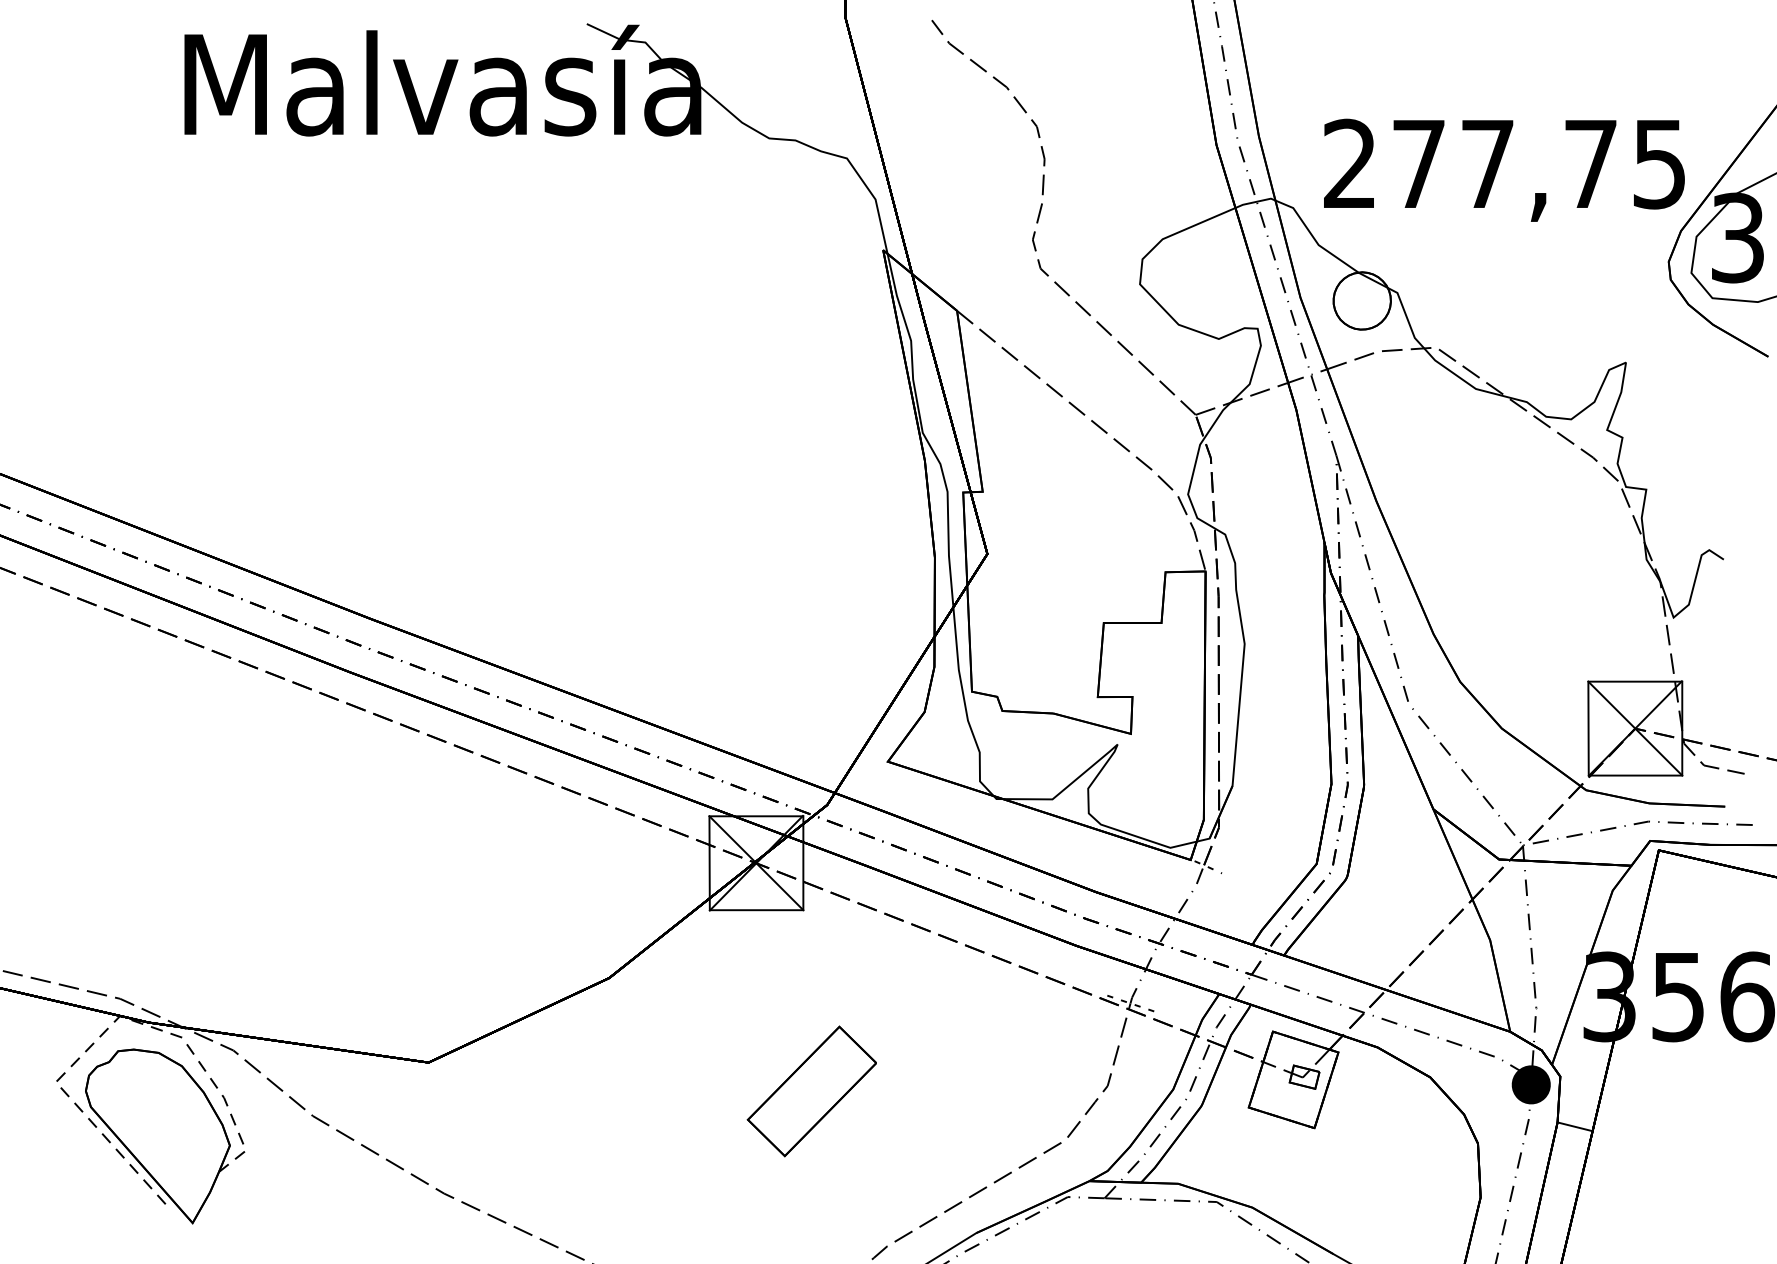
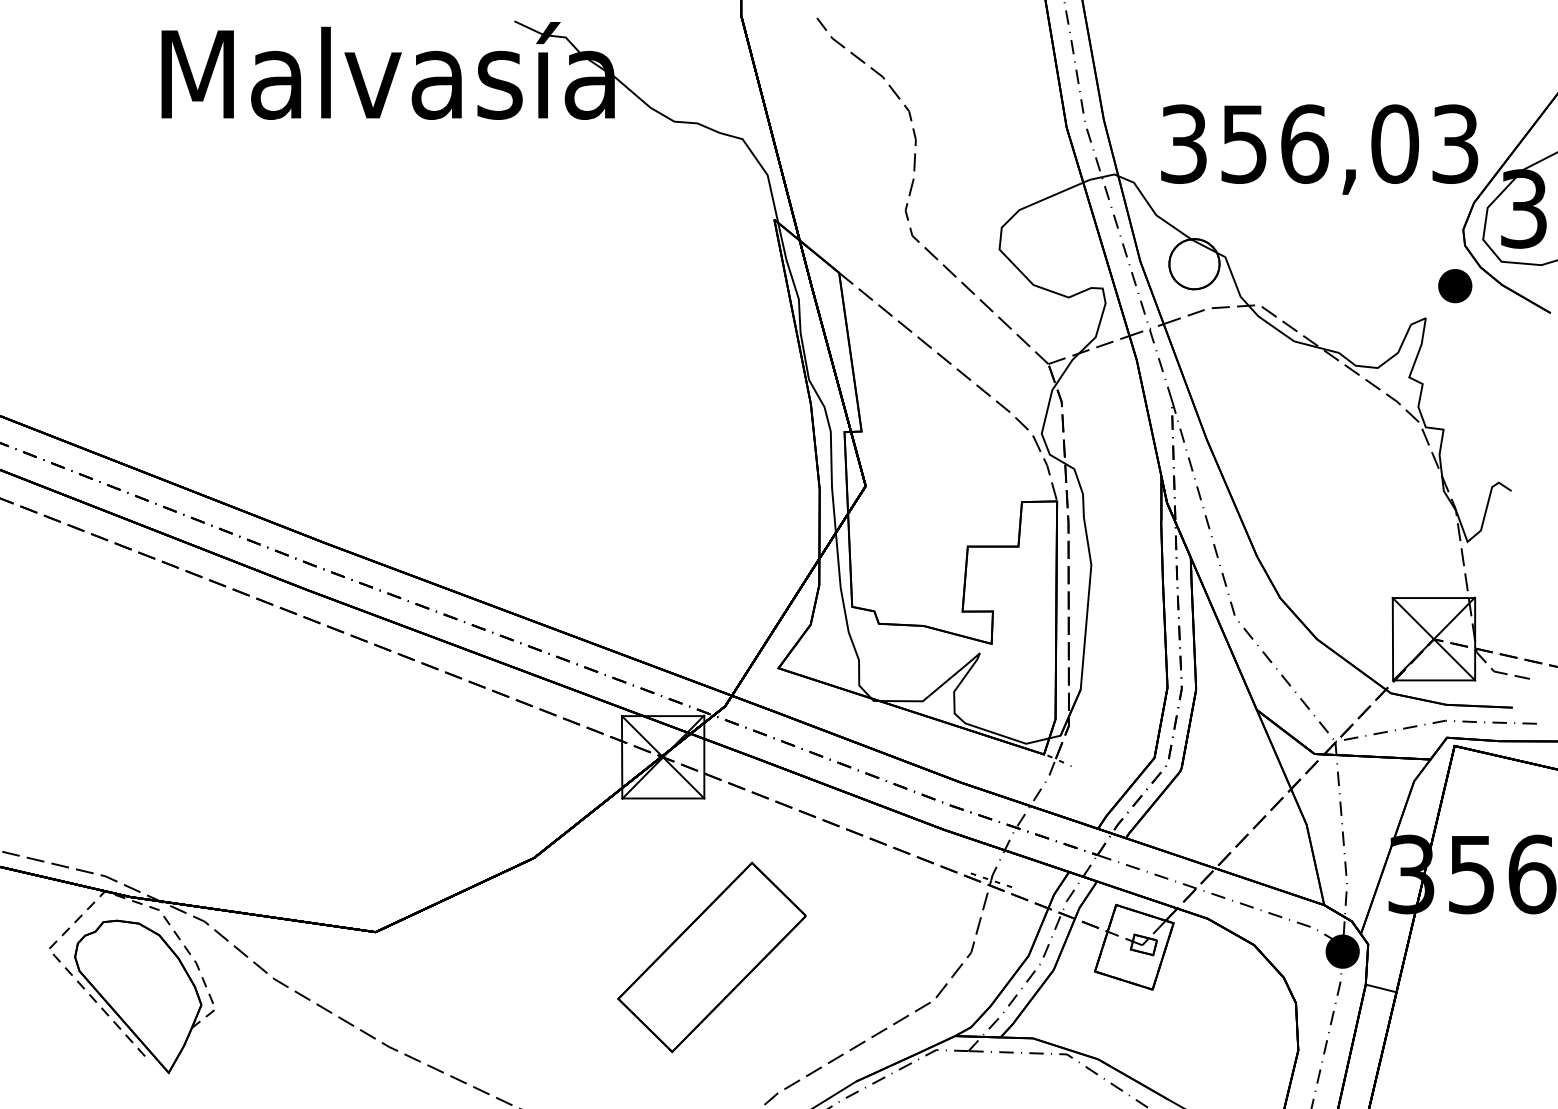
text: (1504, 163) -> (1319, 143), 277,75 -> 356,03
part: (1659, 325) -> (1455, 285), added
part: (811, 1091) -> (711, 957), size x1.67

